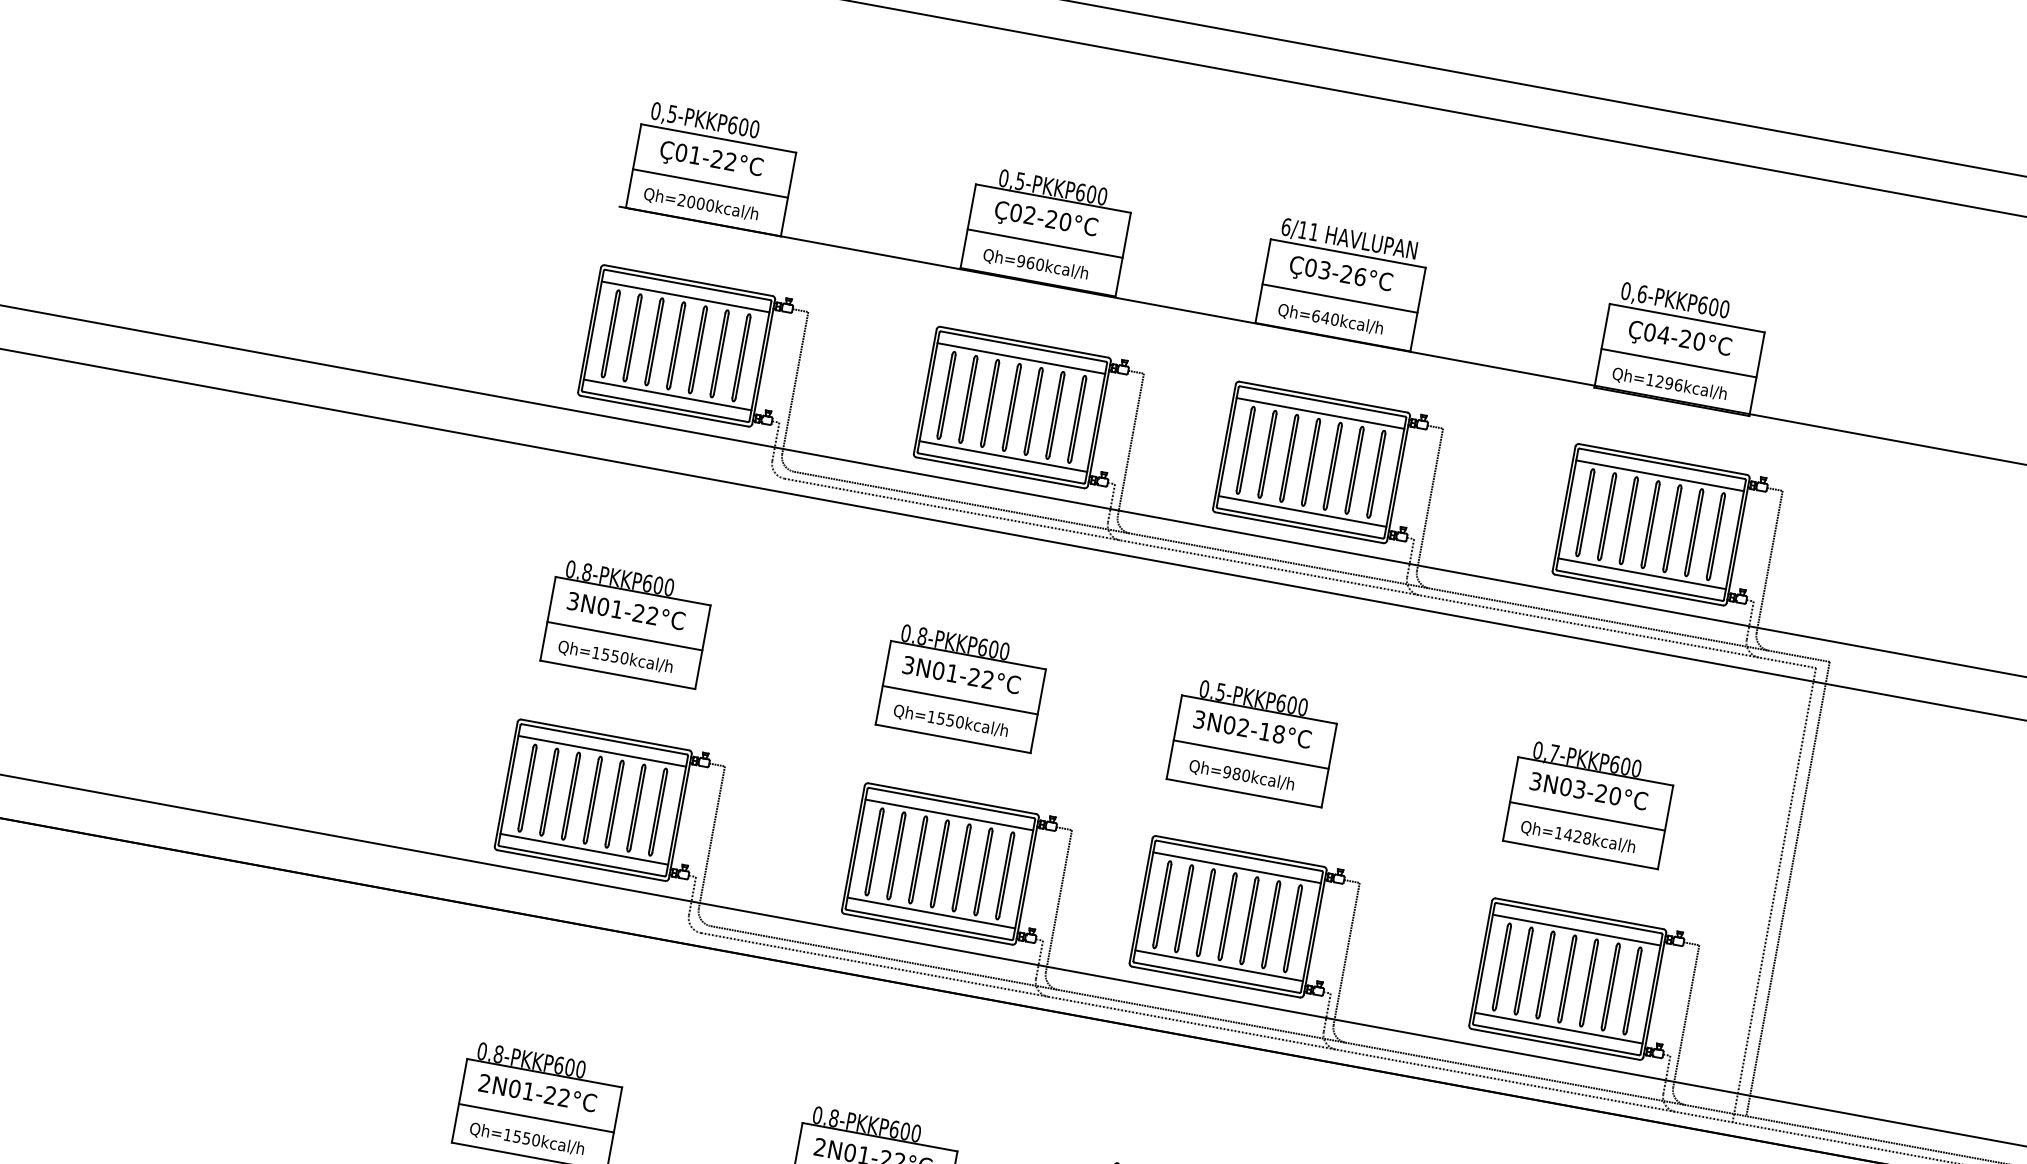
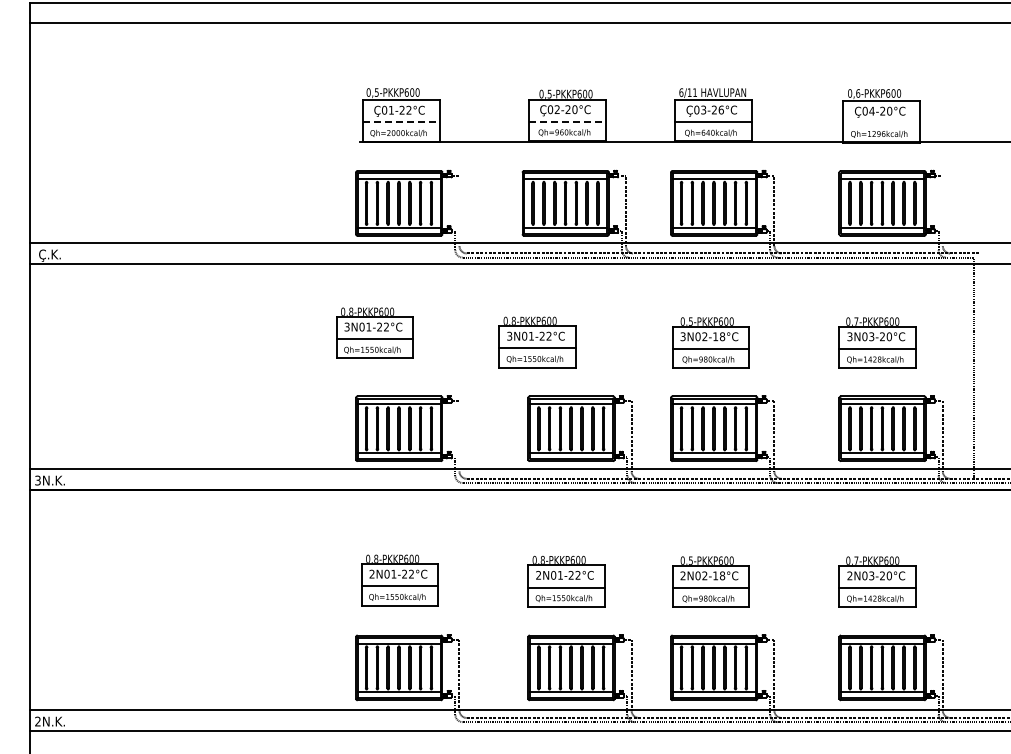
line: (711, 183) -> (401, 122), solid -> dashed
line: (1046, 243) -> (567, 121), solid -> dashed
line: (1678, 363) -> (881, 123), removed
line: (795, 382) -> (459, 210), removed
line: (1769, 561) -> (942, 210), removed
part: (626, 622) -> (374, 332), moved
part: (962, 688) -> (537, 342), moved
line: (712, 836) -> (459, 435), removed
line: (1788, 887) -> (980, 365), removed

